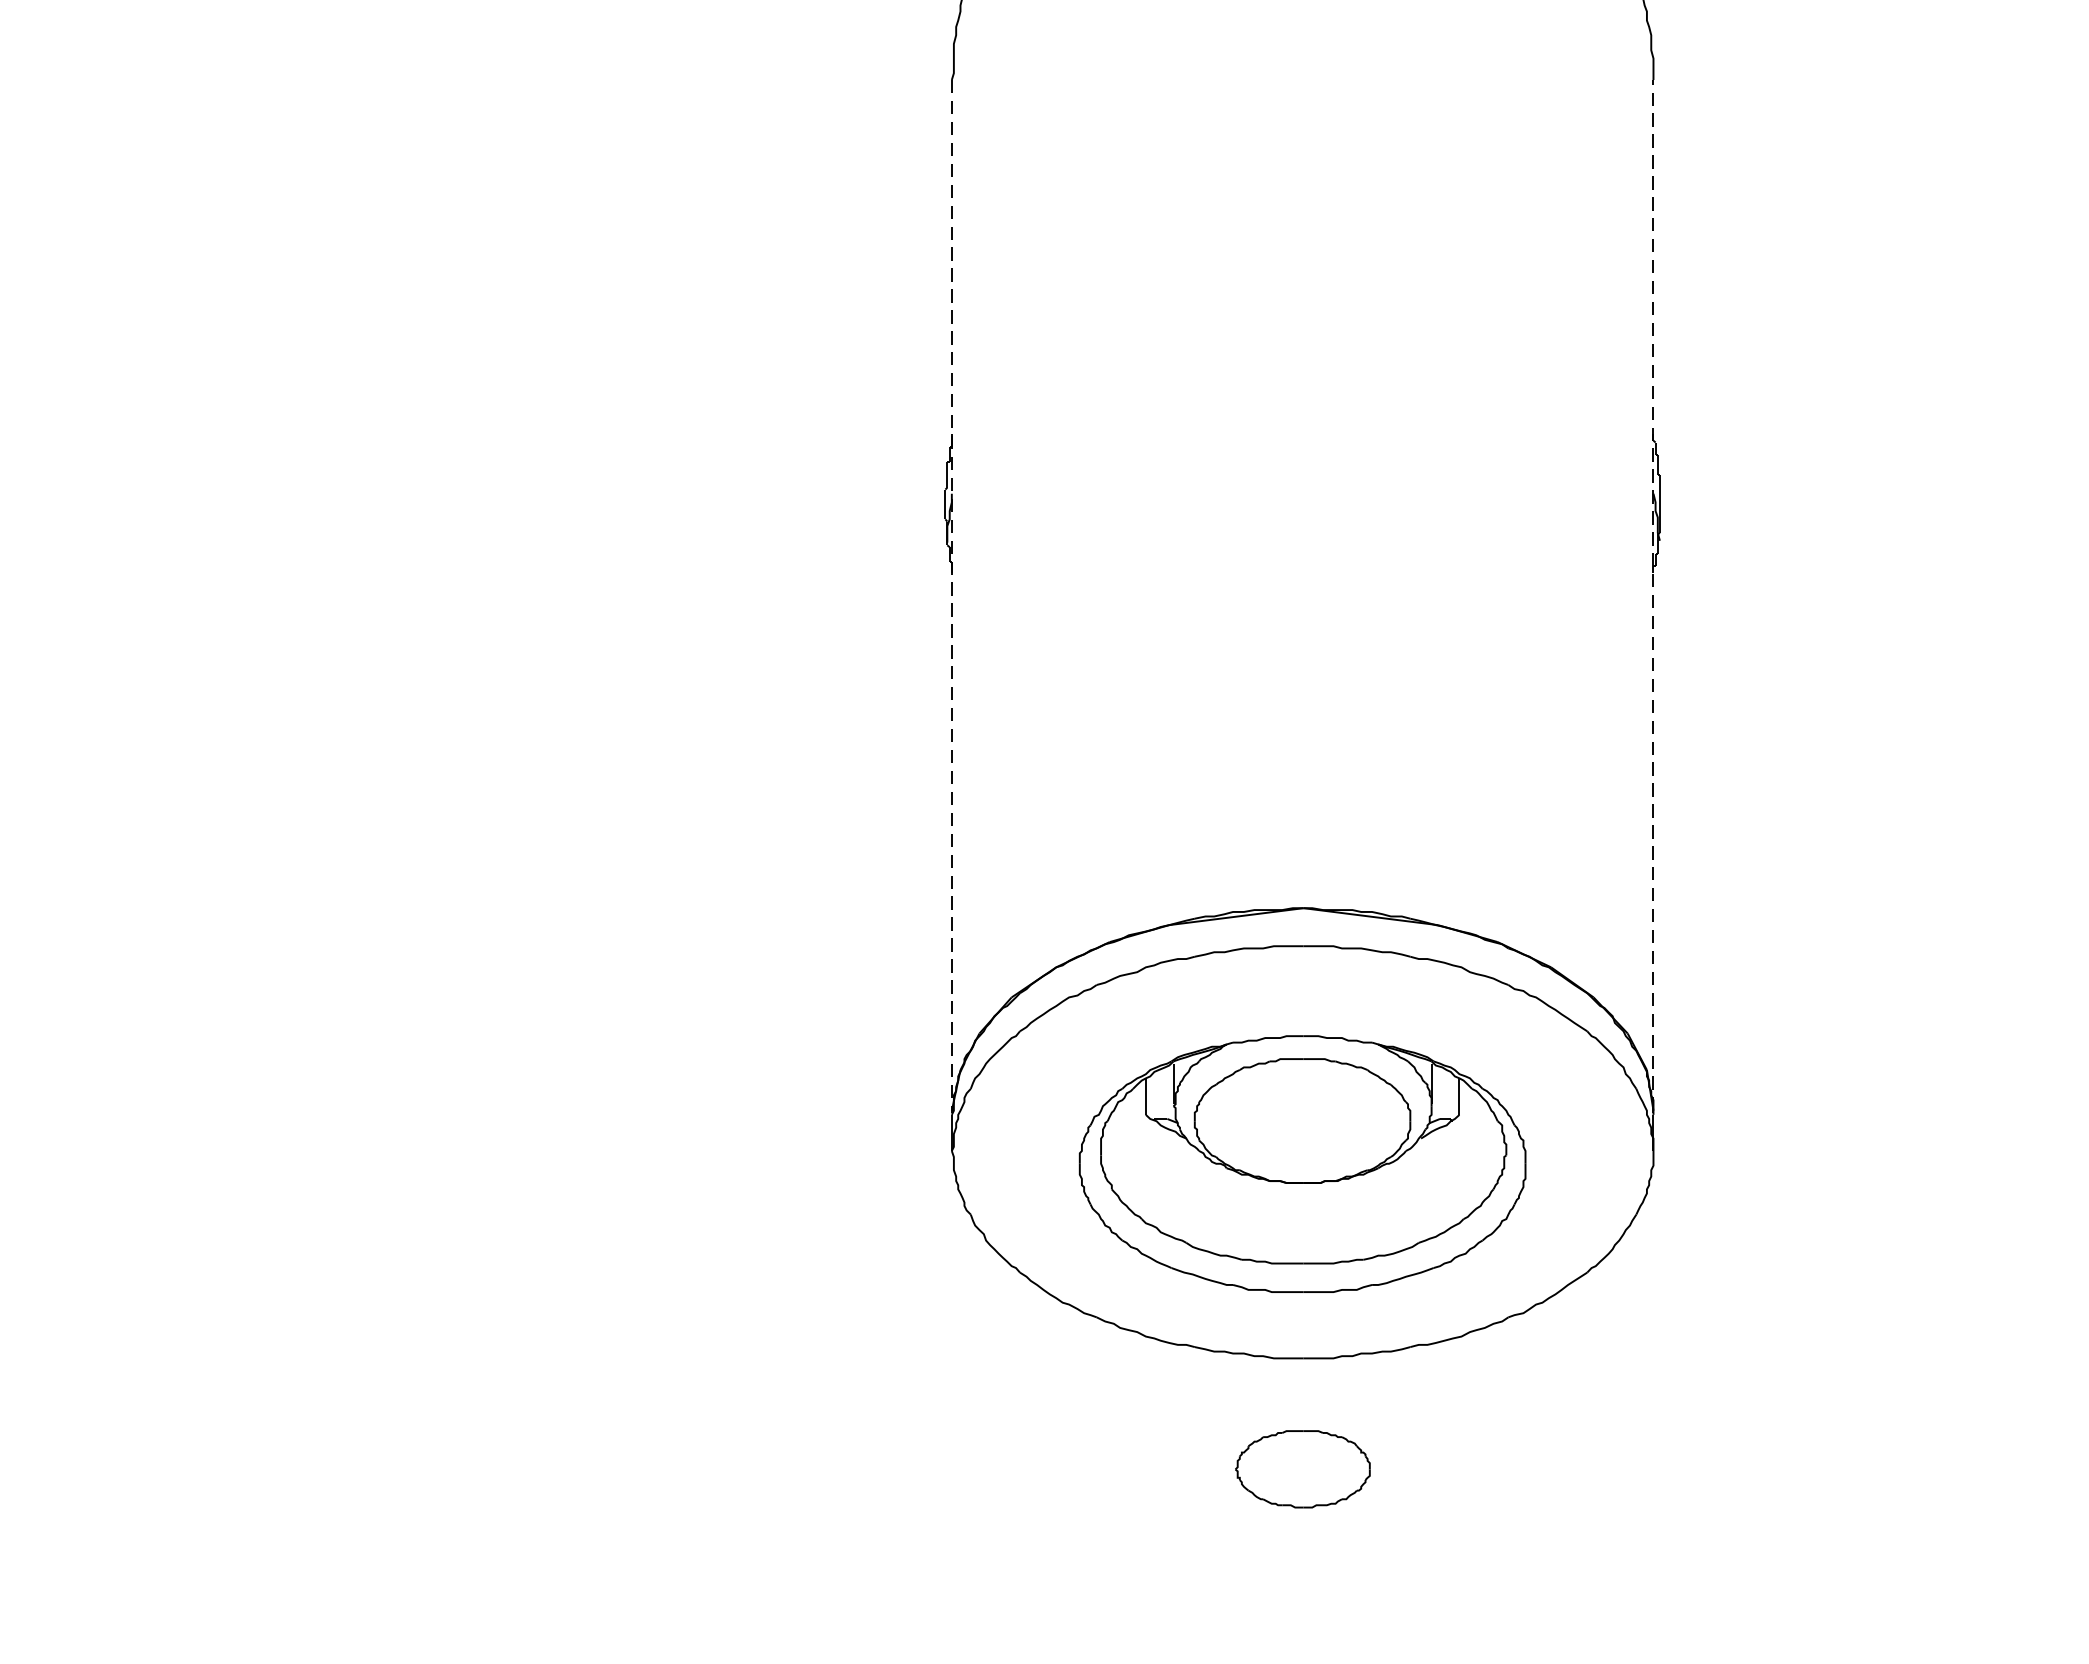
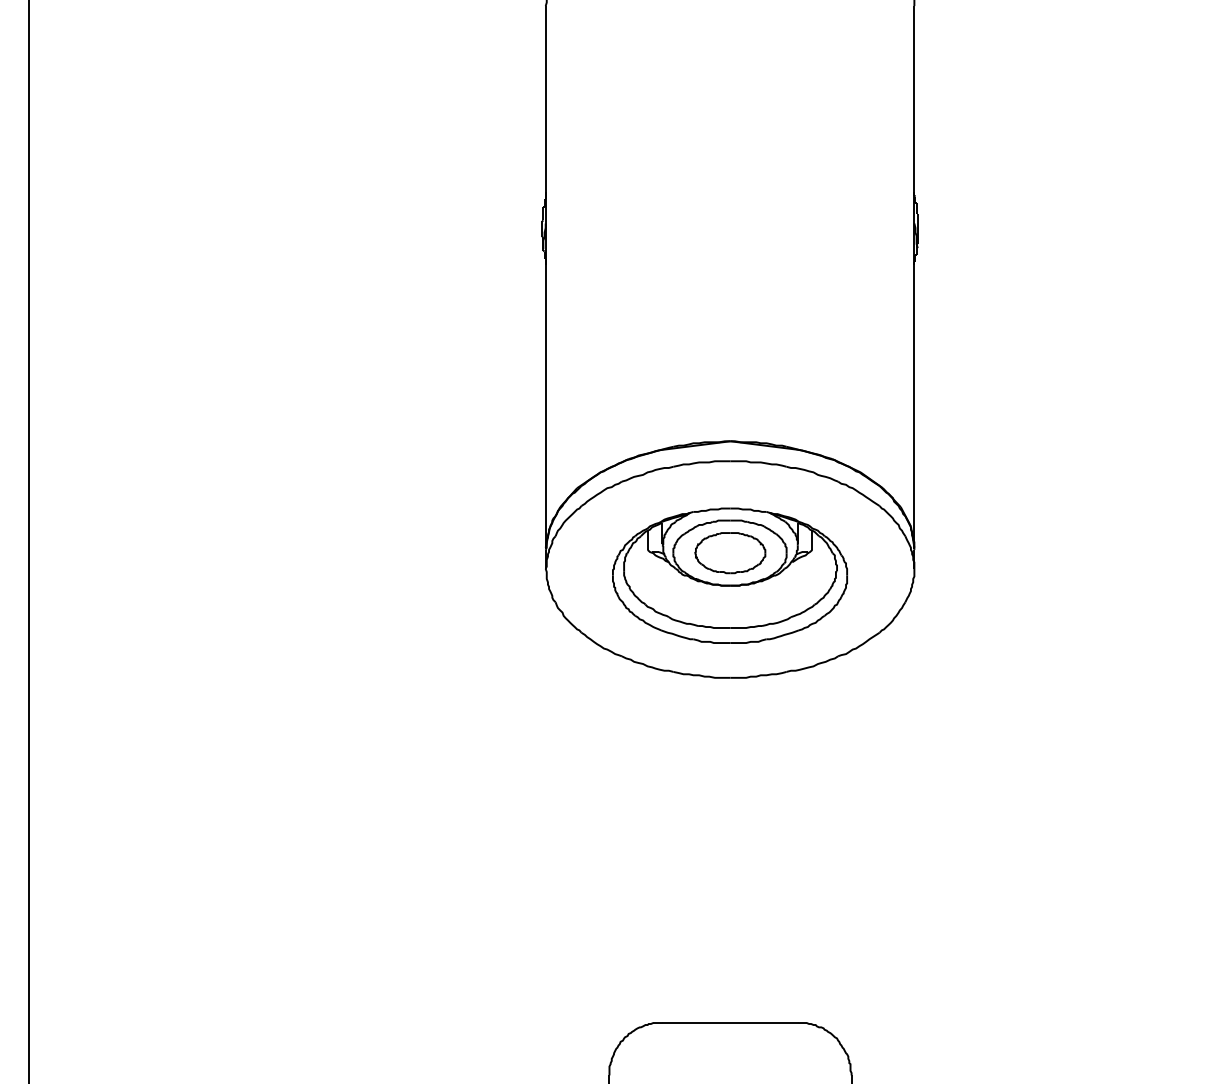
line: (951, 594) -> (545, 276), dashed -> solid
line: (1653, 594) -> (914, 276), dashed -> solid
part: (1303, 1470) -> (730, 553), moved

